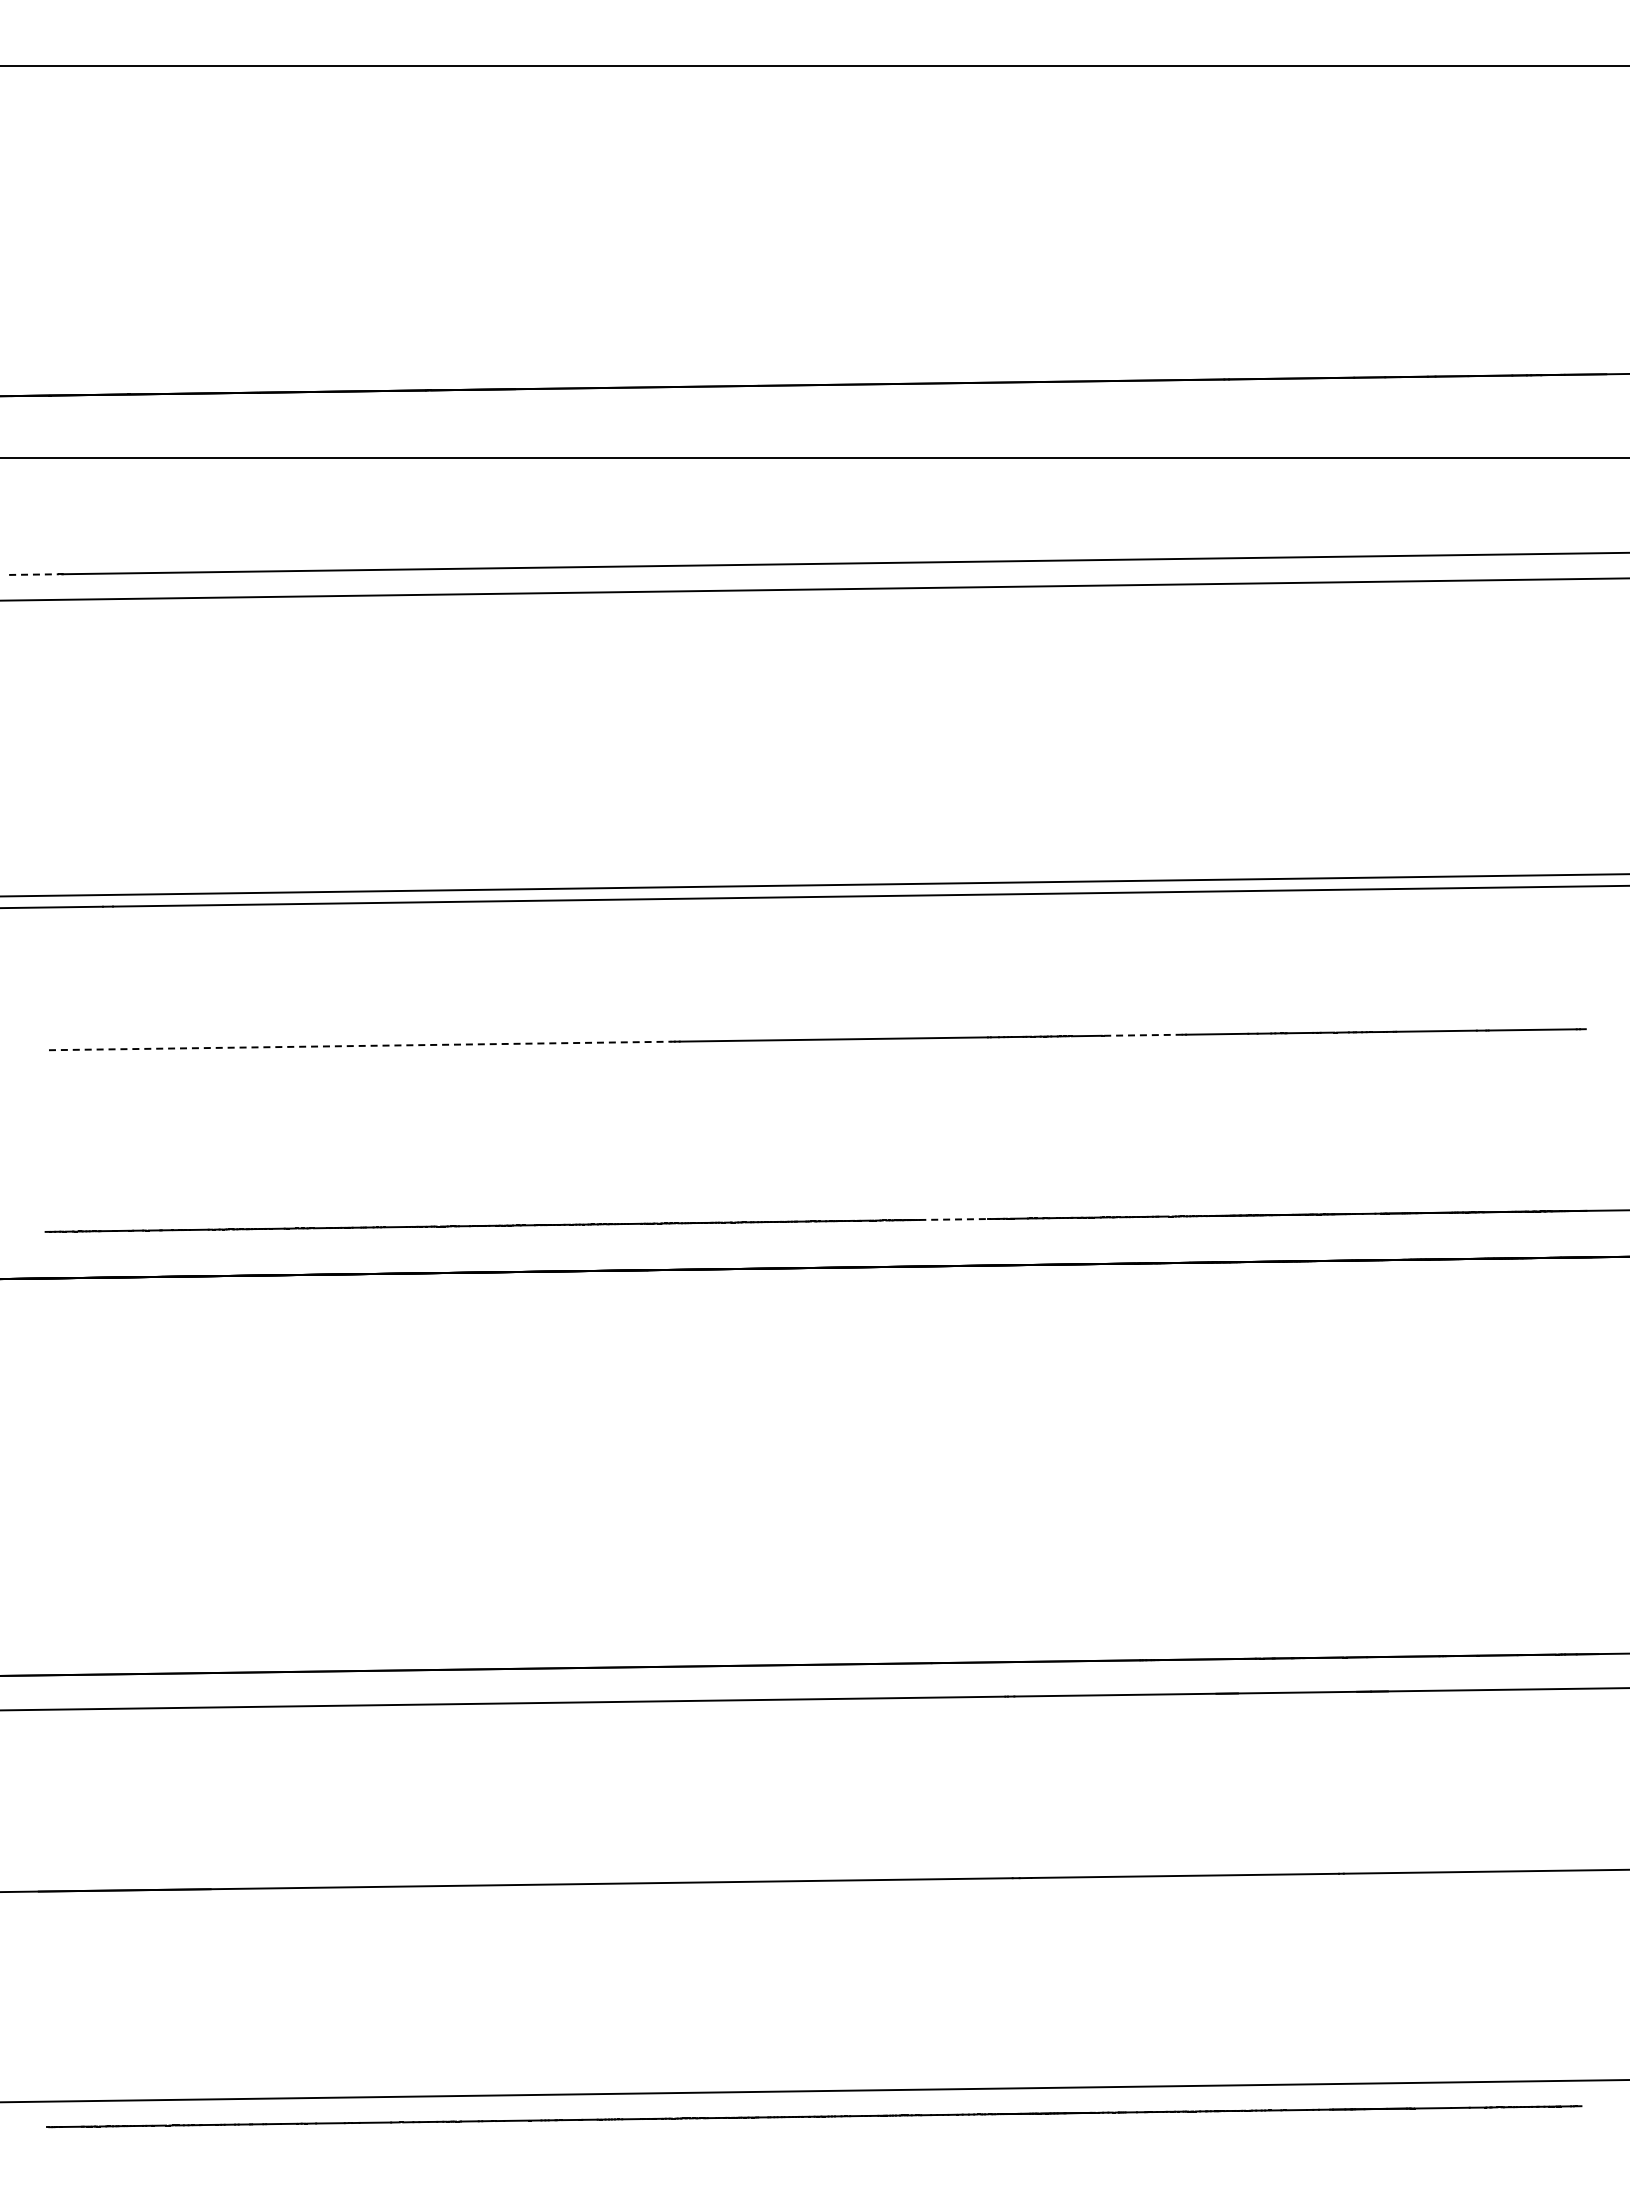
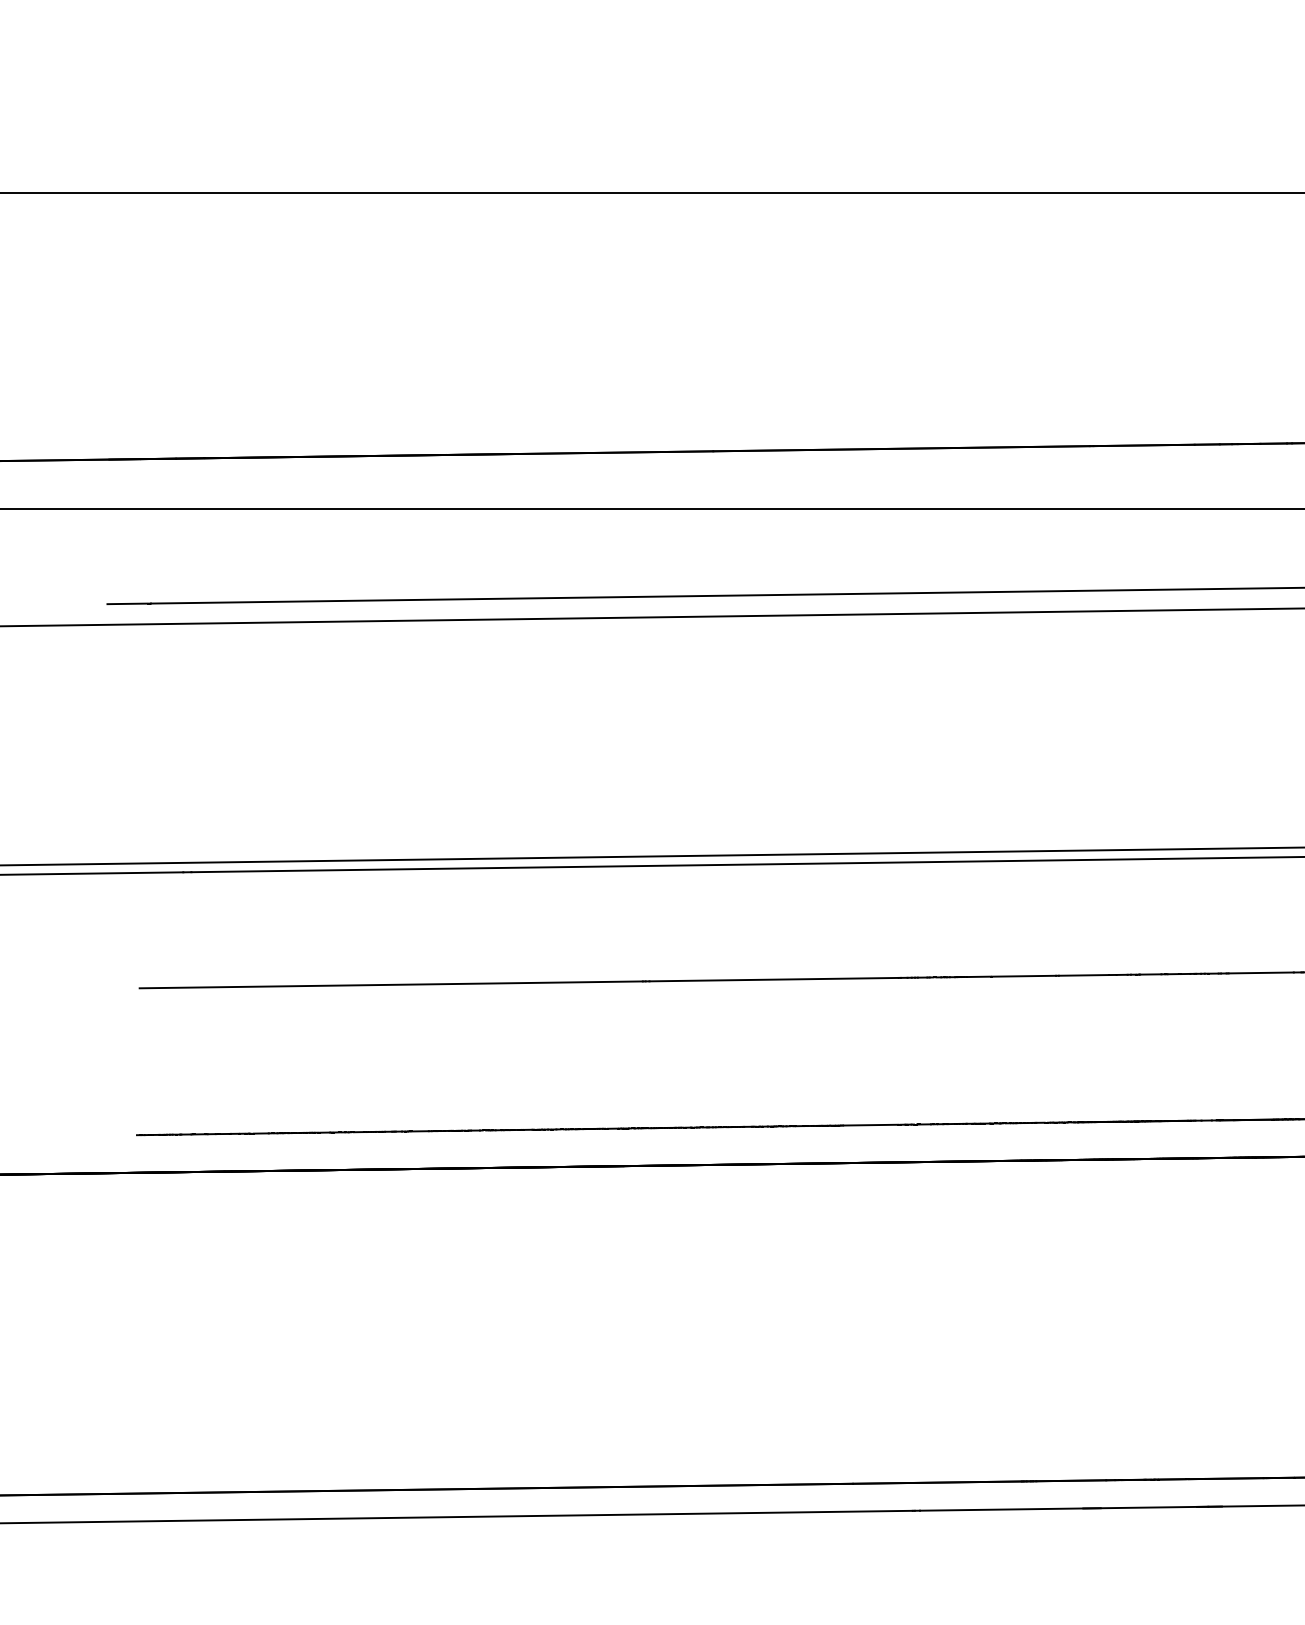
line: (34, 574) -> (127, 603), dashed -> solid
line: (1143, 1035) -> (1024, 976), dashed -> solid
line: (360, 1045) -> (391, 984), dashed -> solid
line: (953, 1219) -> (870, 1125), dashed -> solid

